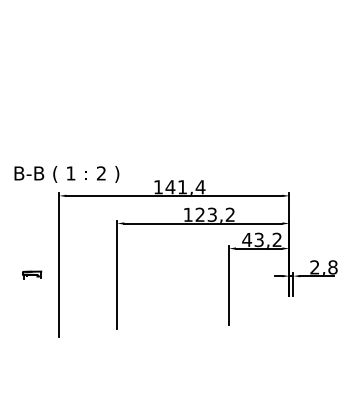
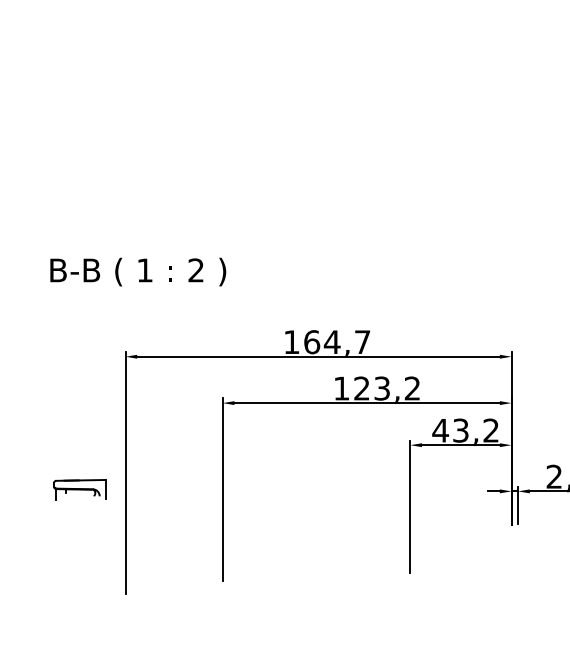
text: (66, 174) -> (137, 272), moved
text: (185, 187) -> (337, 342), 141,4 -> 164,7
part: (31, 274) -> (78, 488), size x1.67

